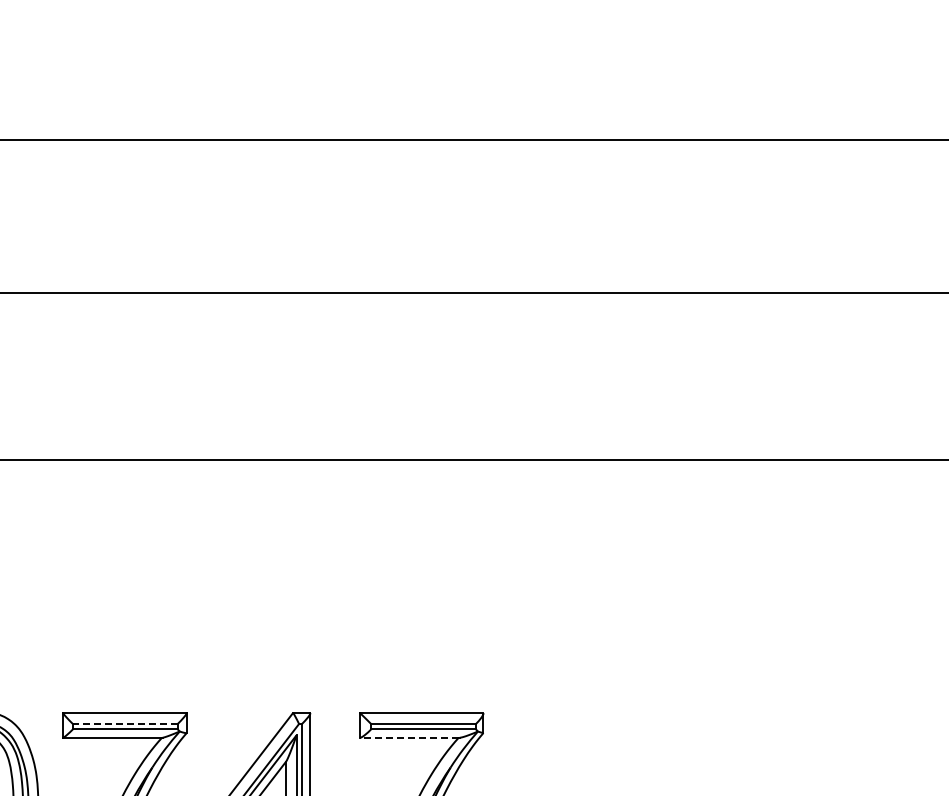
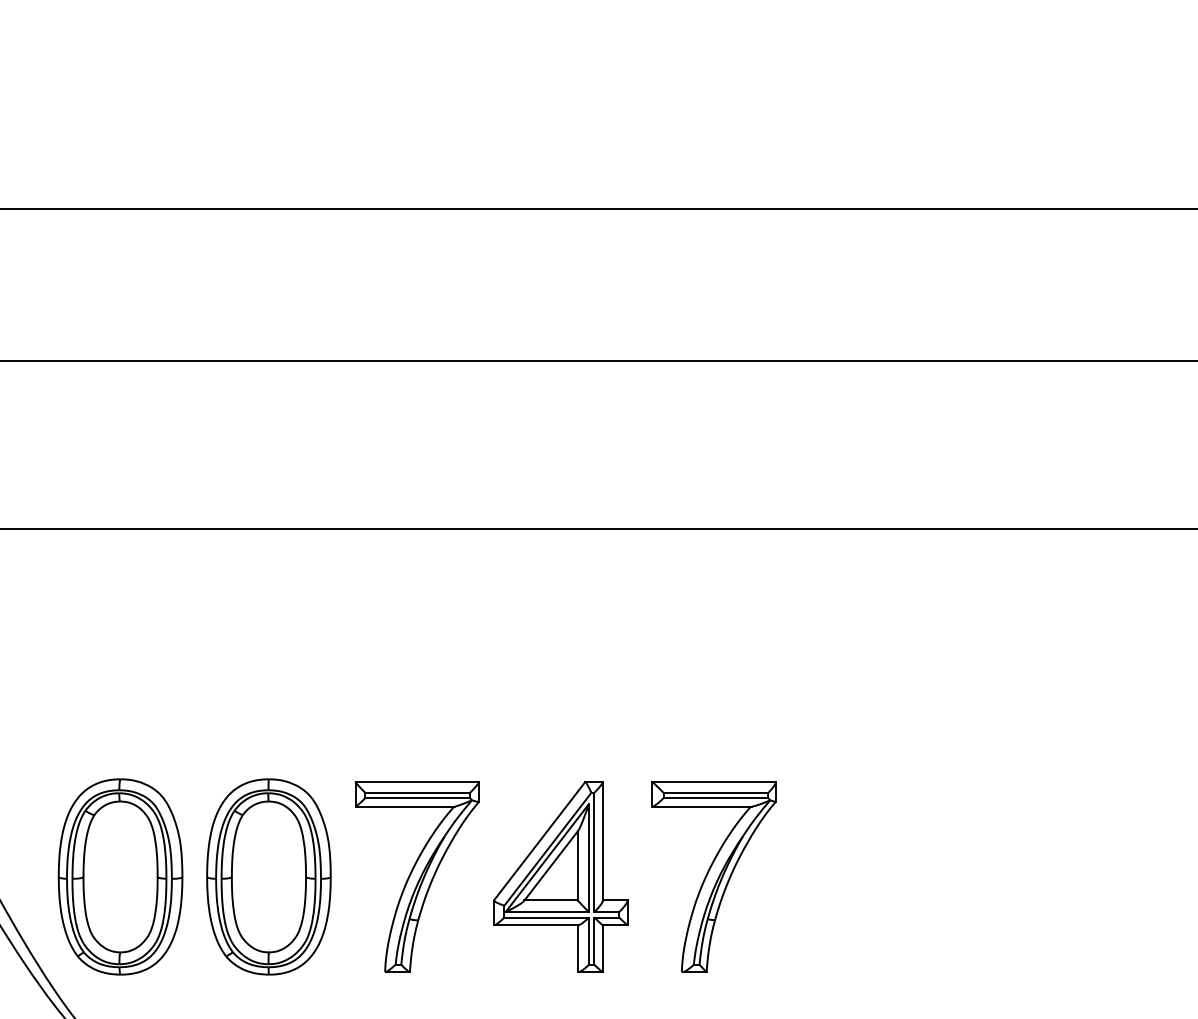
line: (125, 723) -> (417, 792), dashed -> solid
line: (409, 737) -> (701, 806), dashed -> solid

